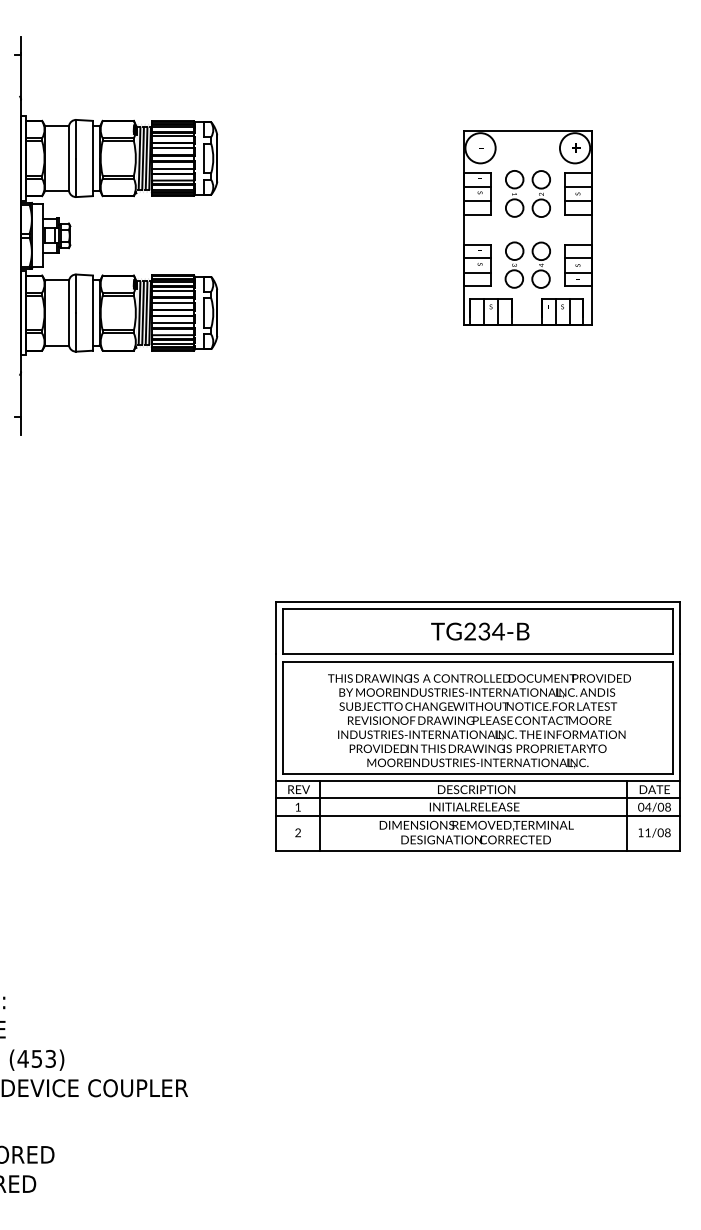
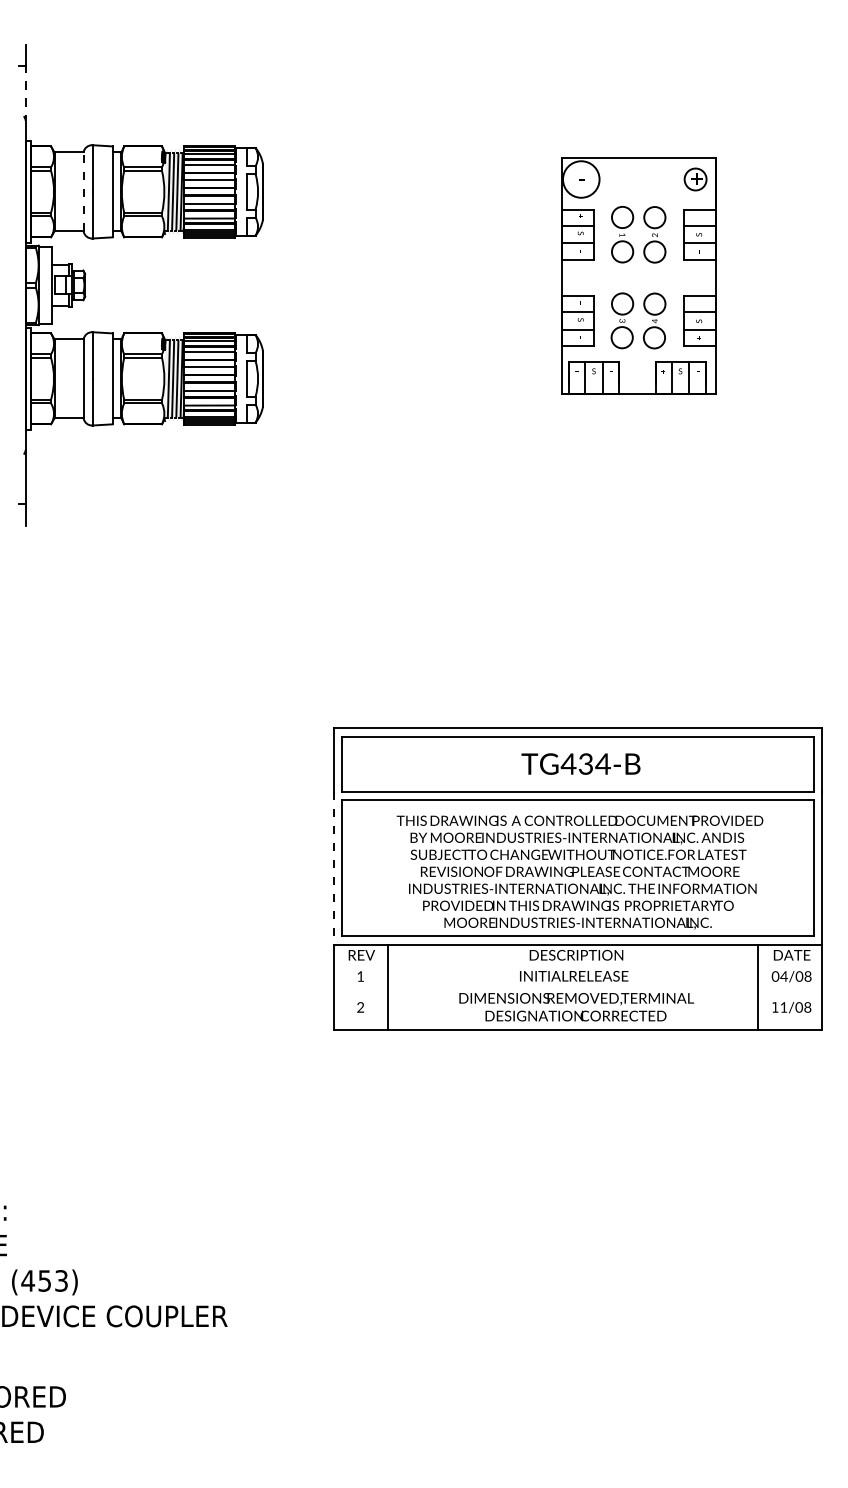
line: (21, 77) -> (25, 93), solid -> dashed
circle: (574, 148) -> (695, 179), size x0.6
line: (68, 158) -> (83, 191), solid -> dashed
text: (469, 631) -> (568, 763), TG234-B -> TG434-B
line: (275, 717) -> (333, 868), solid -> dashed
line: (477, 798) -> (577, 965), removed
line: (477, 816) -> (577, 987), removed

